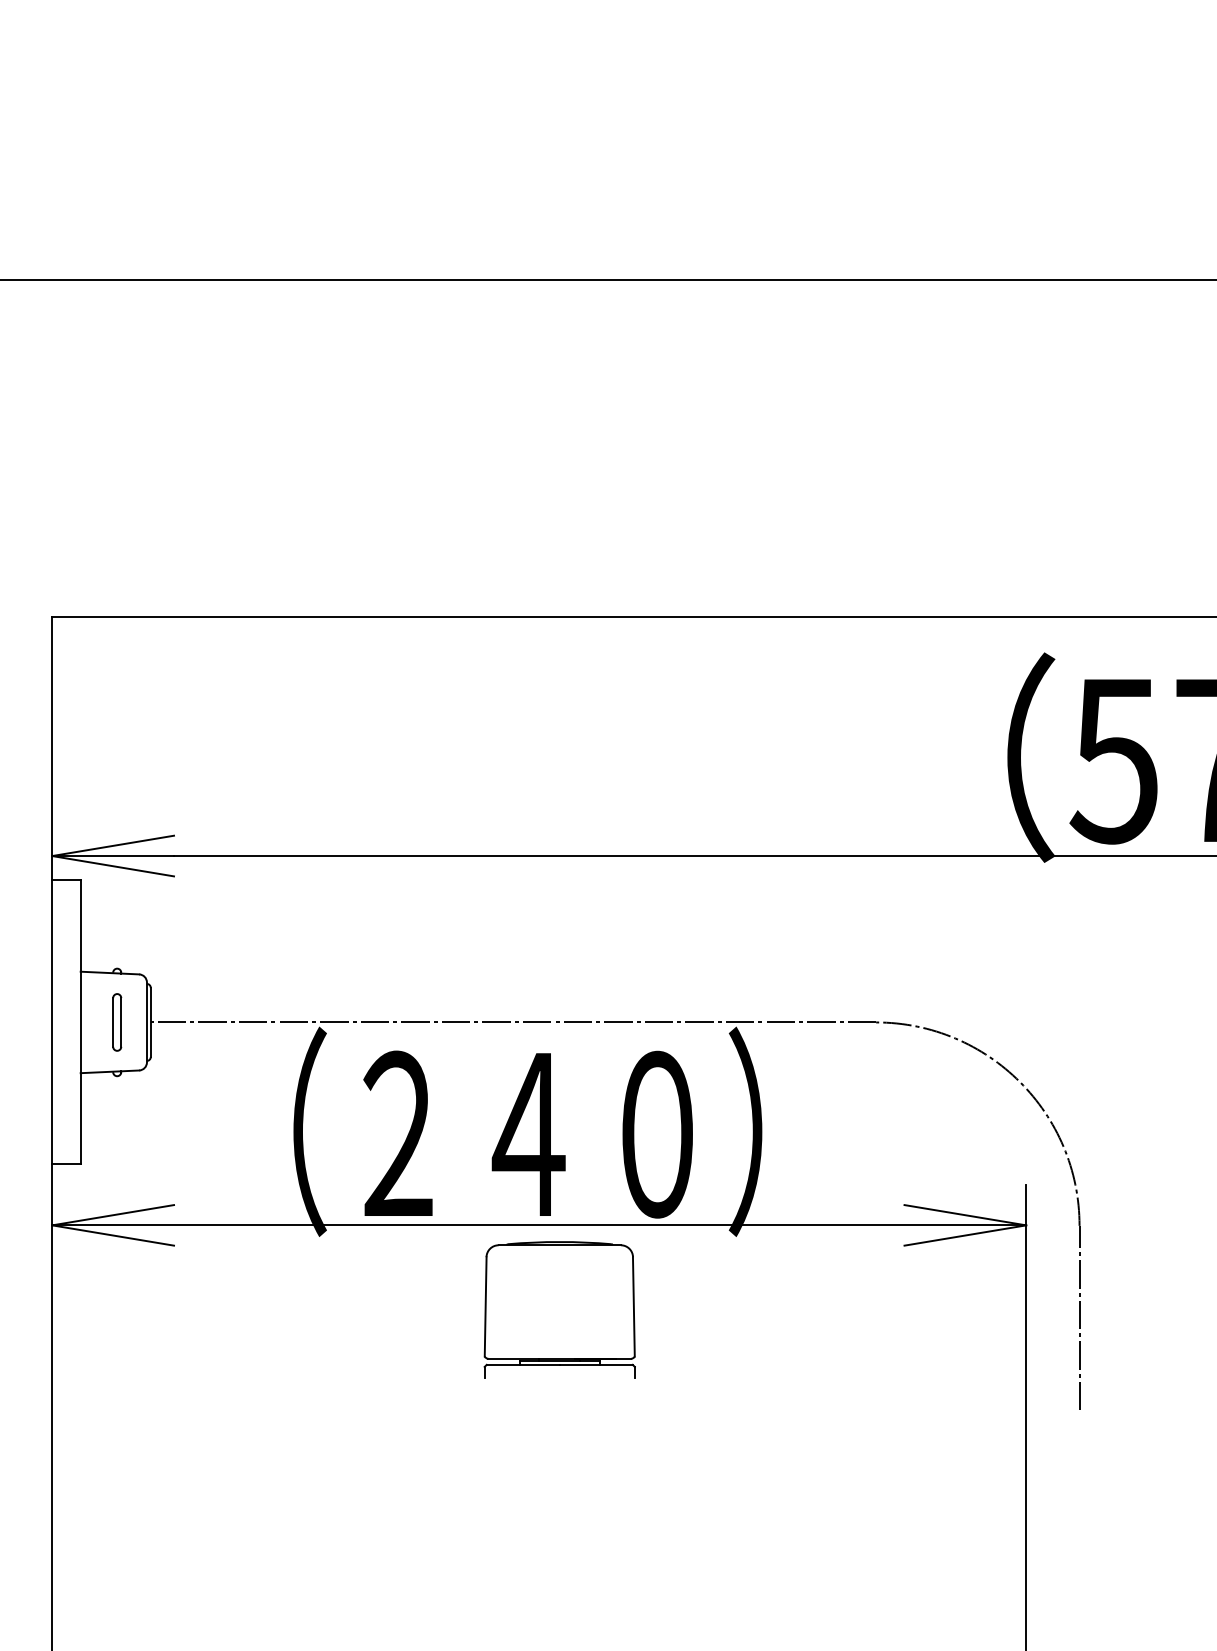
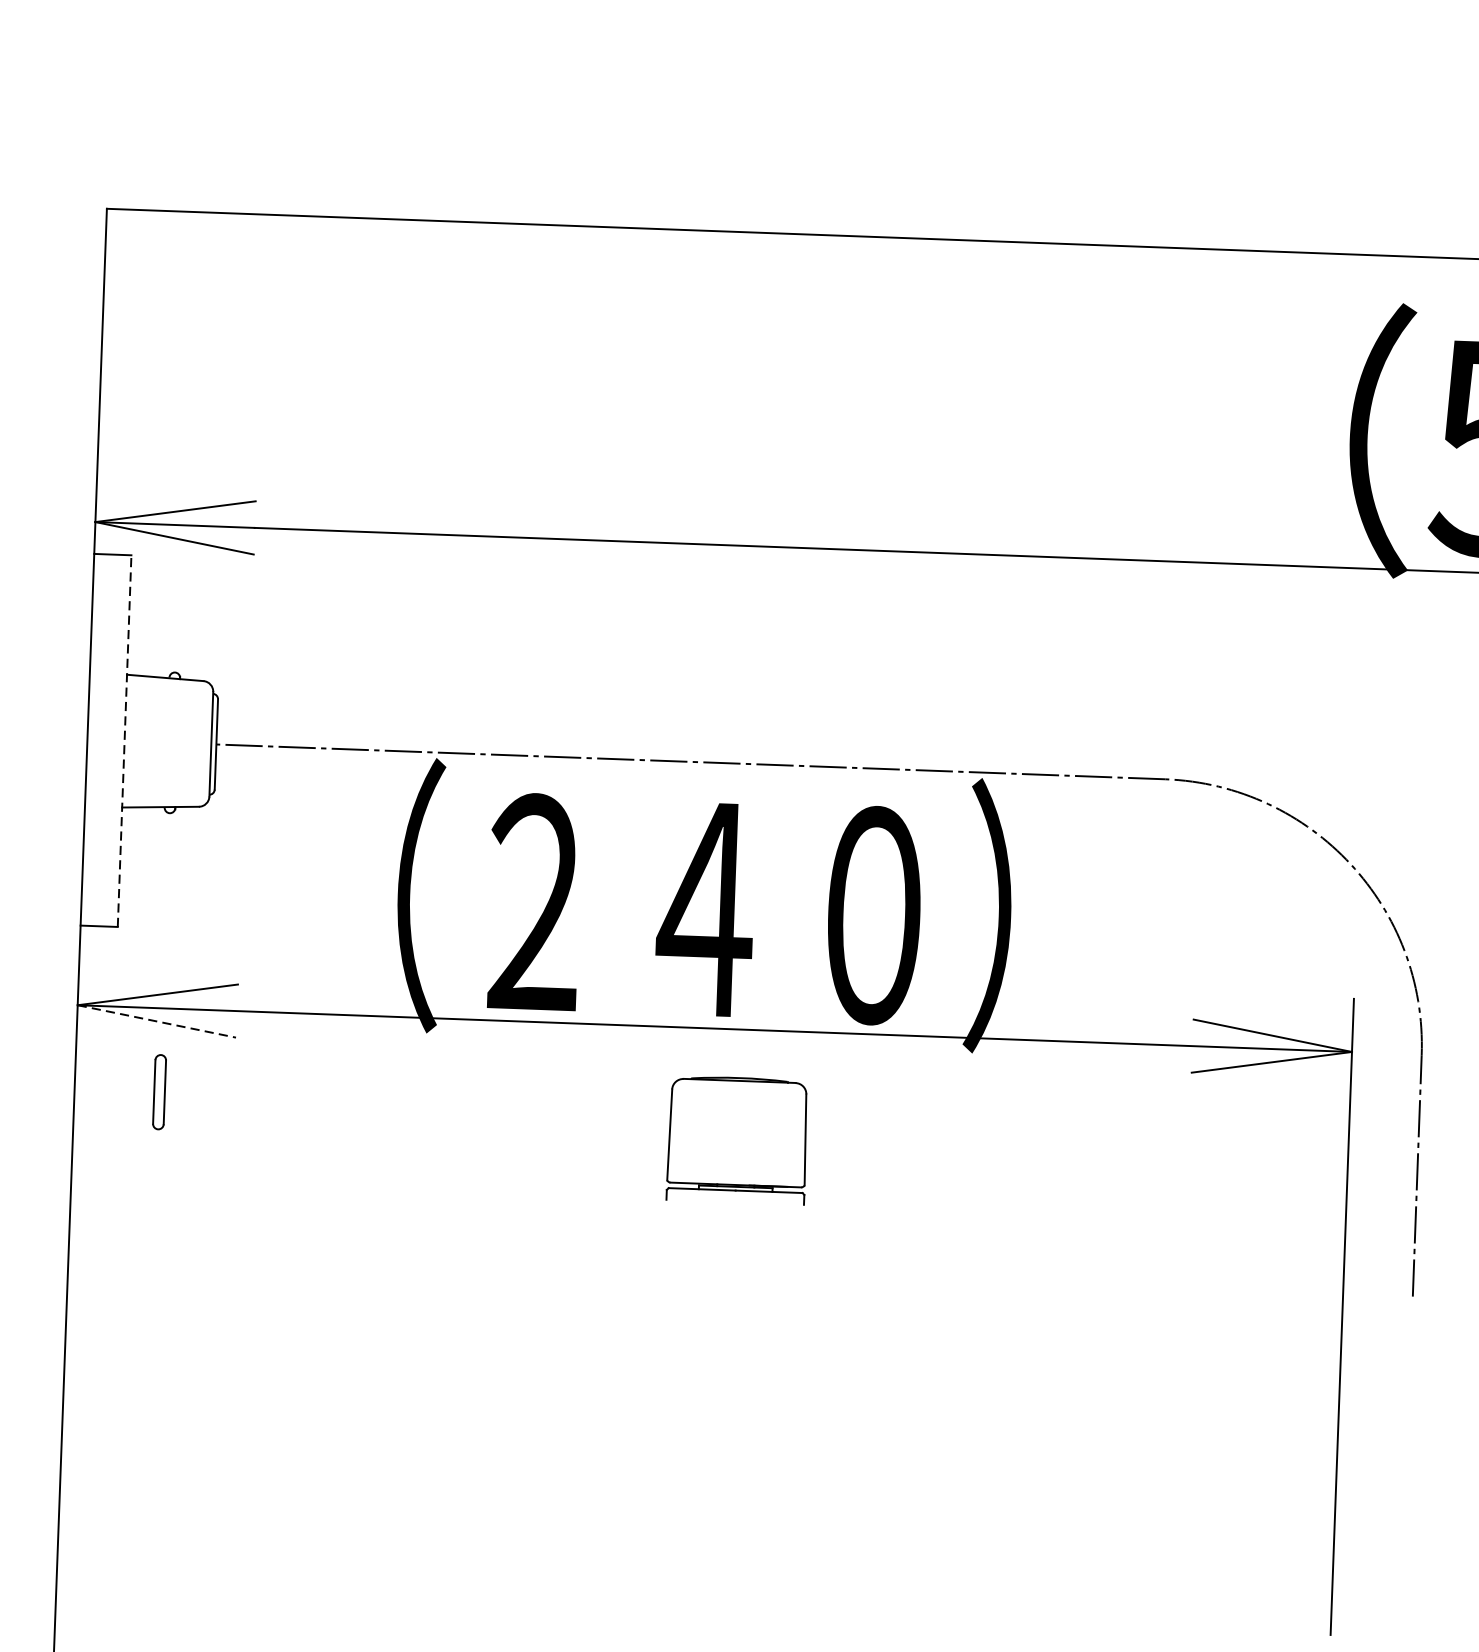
line: (80, 1021) -> (124, 739), solid -> dashed
part: (117, 1022) -> (159, 1092), moved
line: (113, 1235) -> (157, 1021), solid -> dashed
part: (559, 1309) -> (737, 1139), size x0.7

